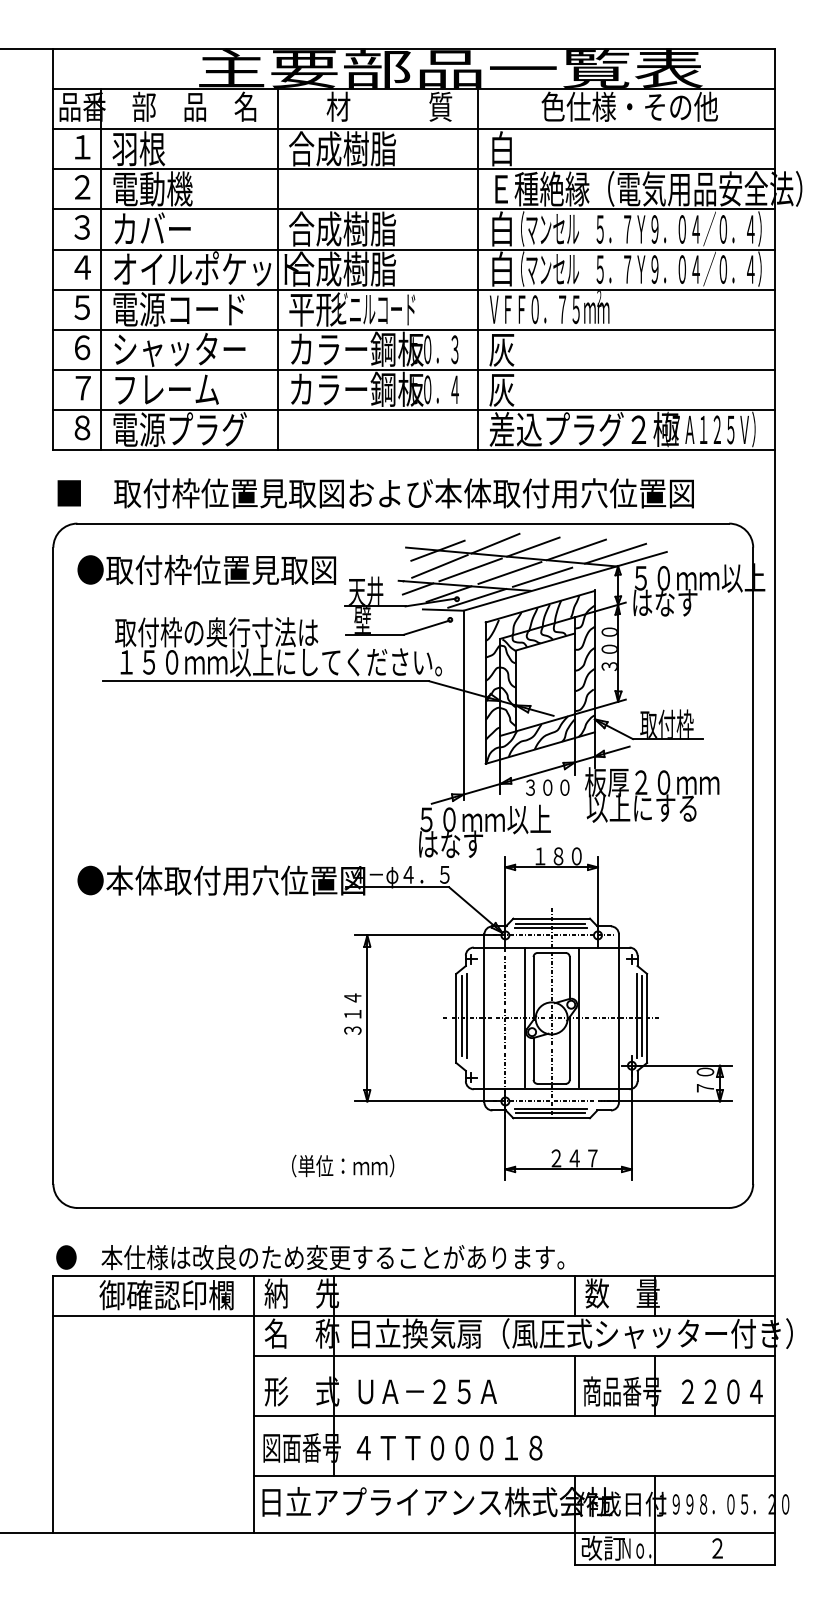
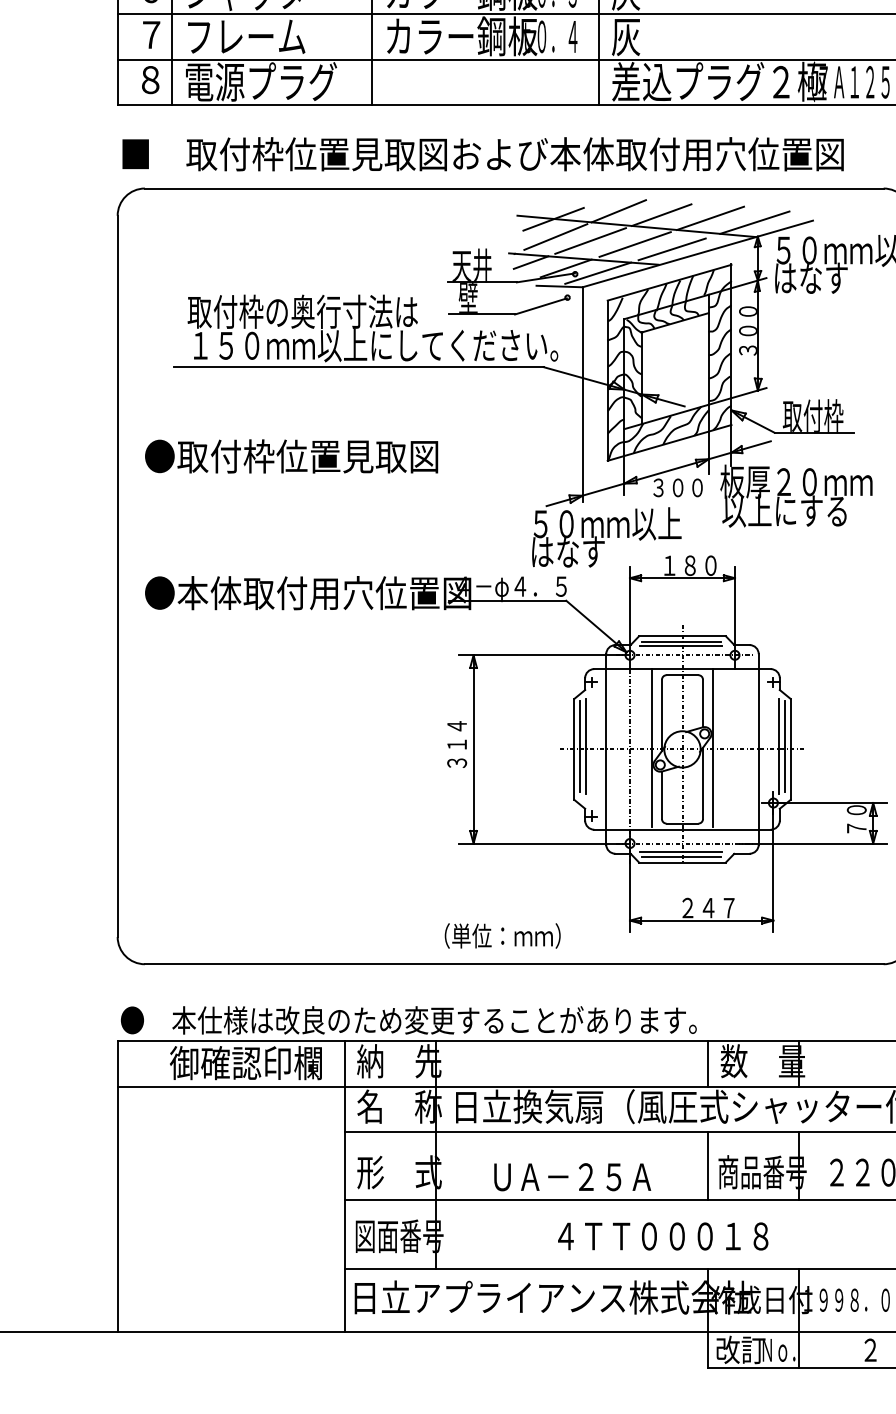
text: (206, 569) -> (291, 455), moved
text: (343, 1165) -> (503, 935), moved
text: (427, 1391) -> (572, 1176), moved
text: (449, 1447) -> (663, 1235), moved

